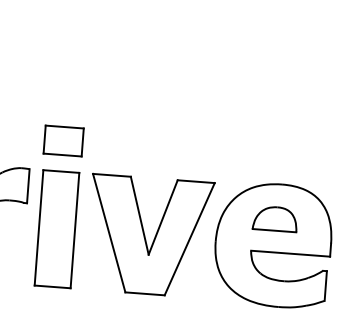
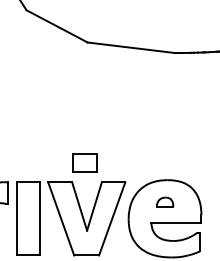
part: (62, 139) -> (84, 162), moved
part: (274, 217) -> (164, 201), size x0.6

